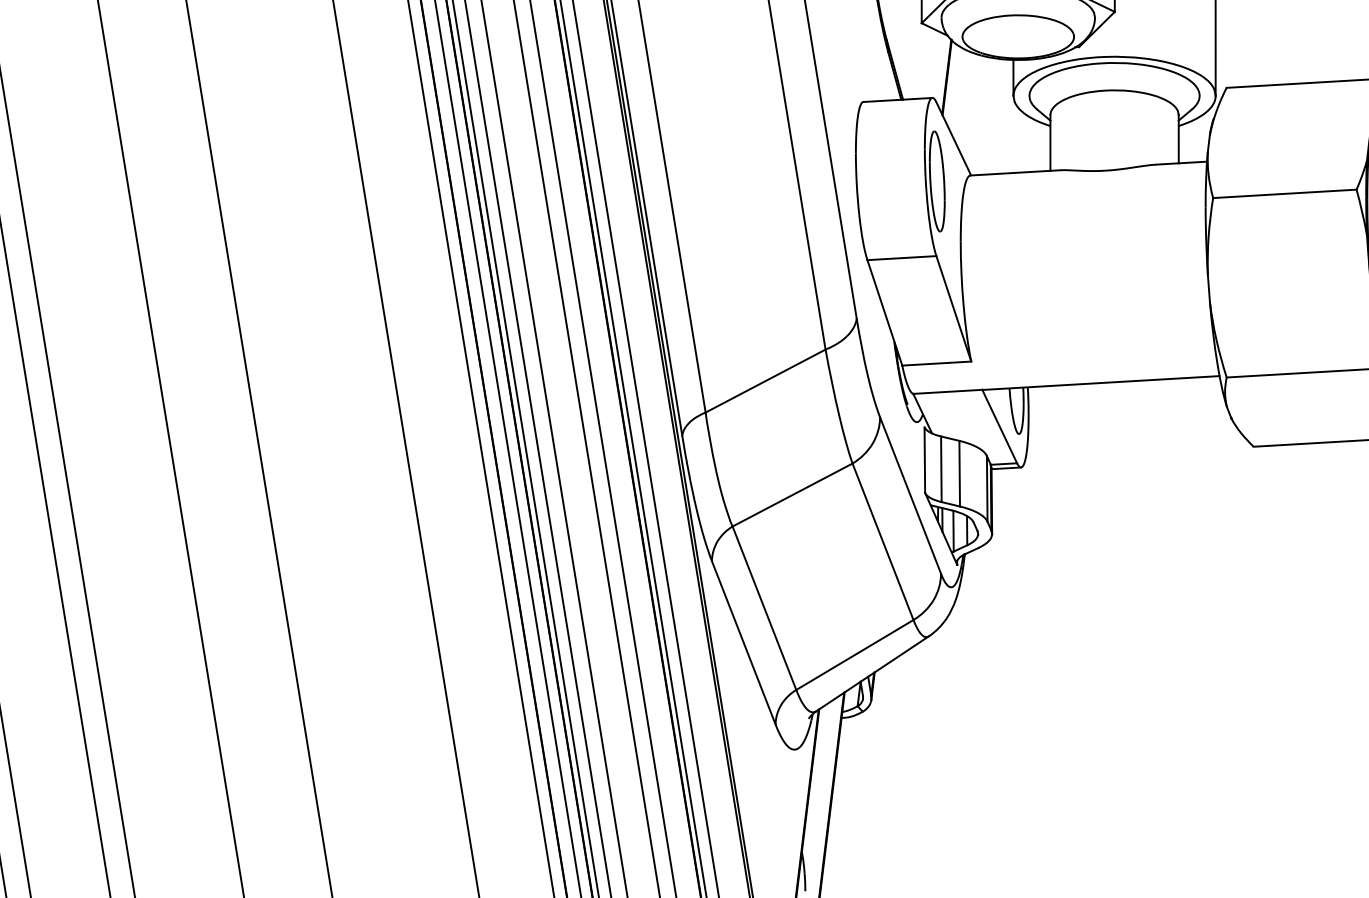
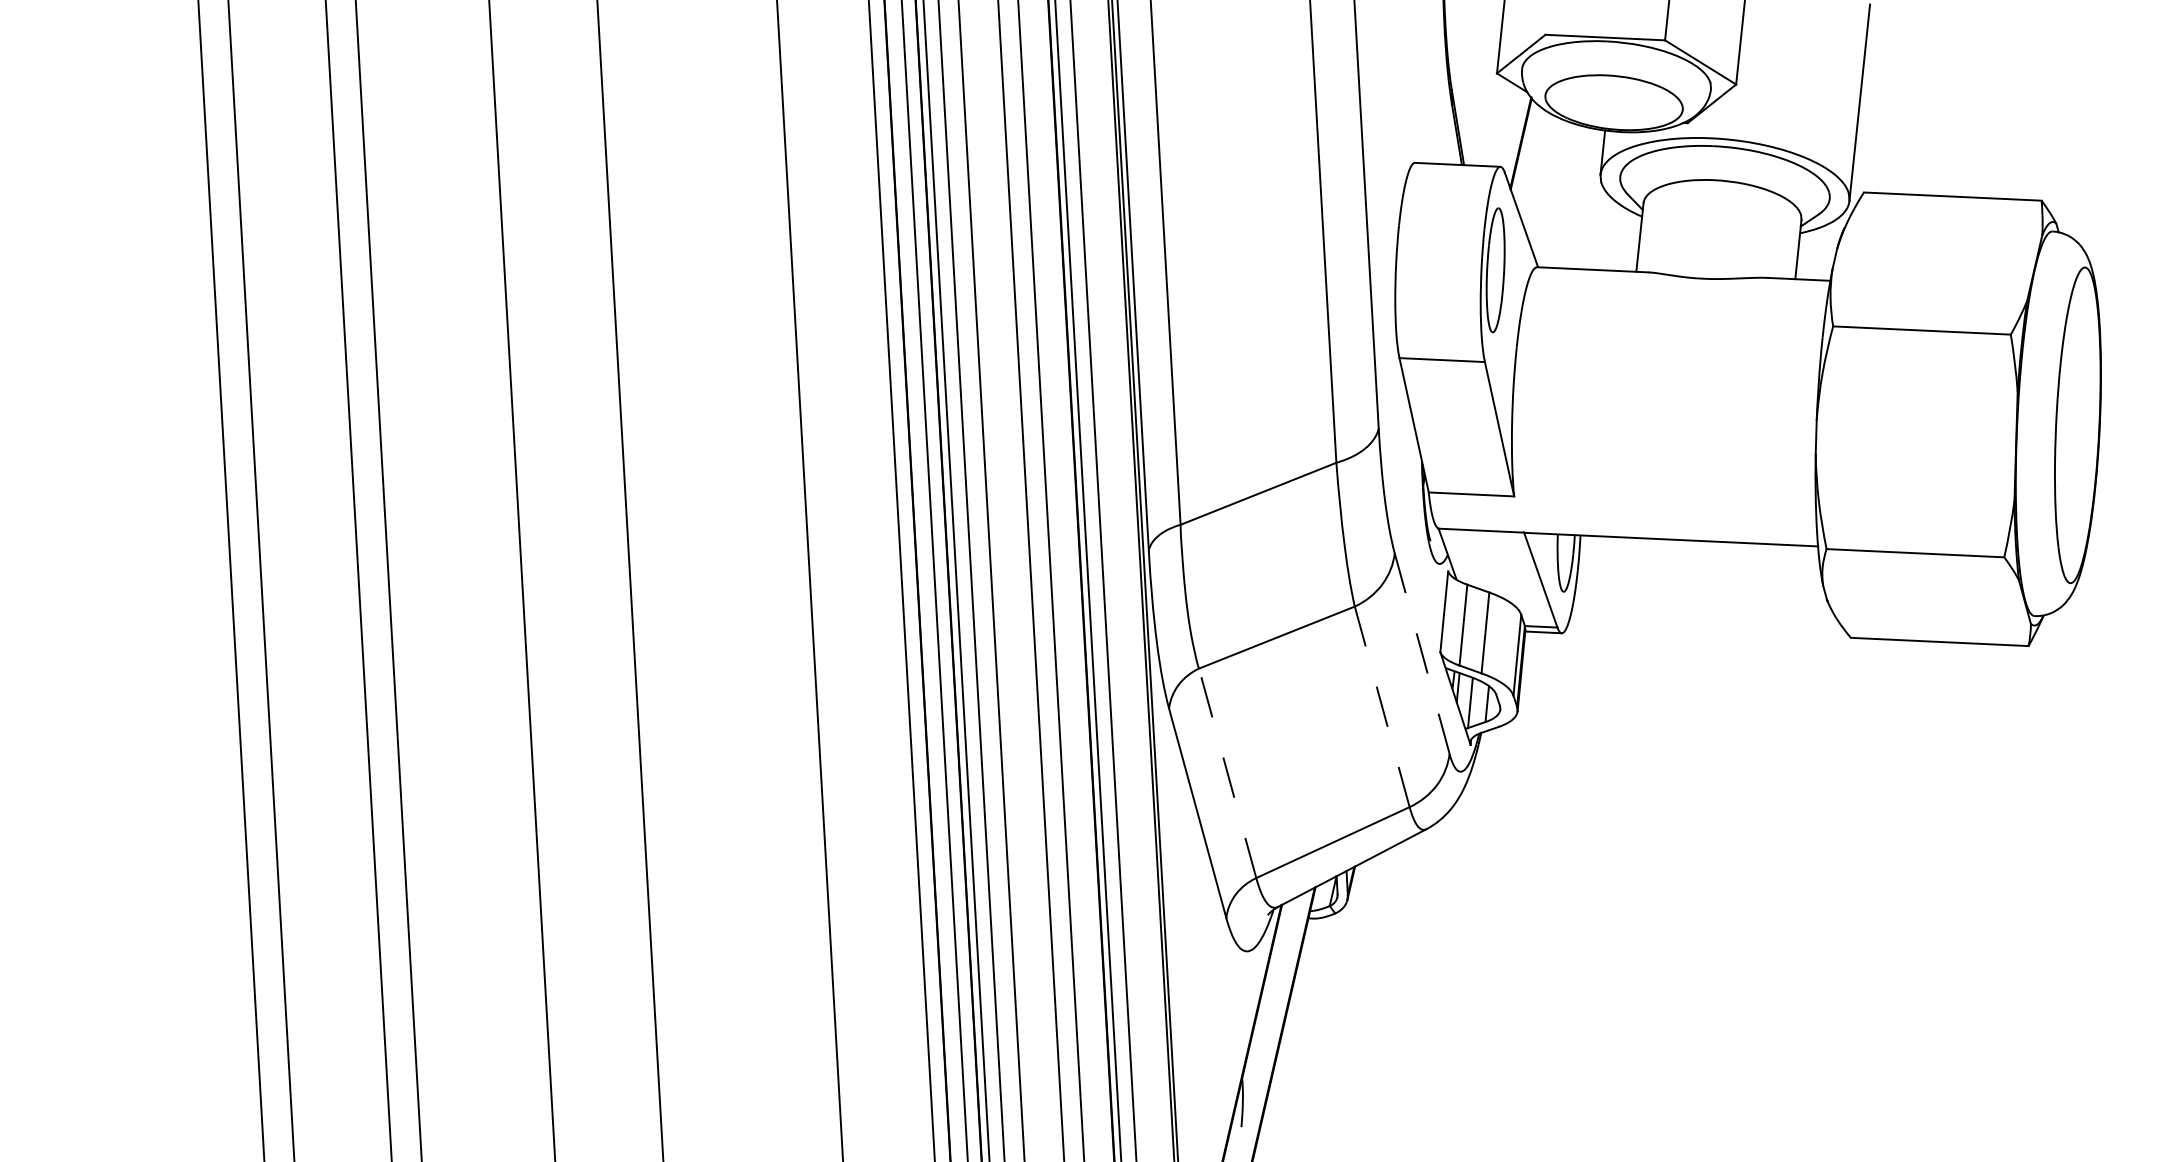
line: (910, 495) -> (1422, 653), solid -> dashed
line: (883, 541) -> (1382, 706), solid -> dashed
line: (764, 608) -> (1227, 773), solid -> dashed

